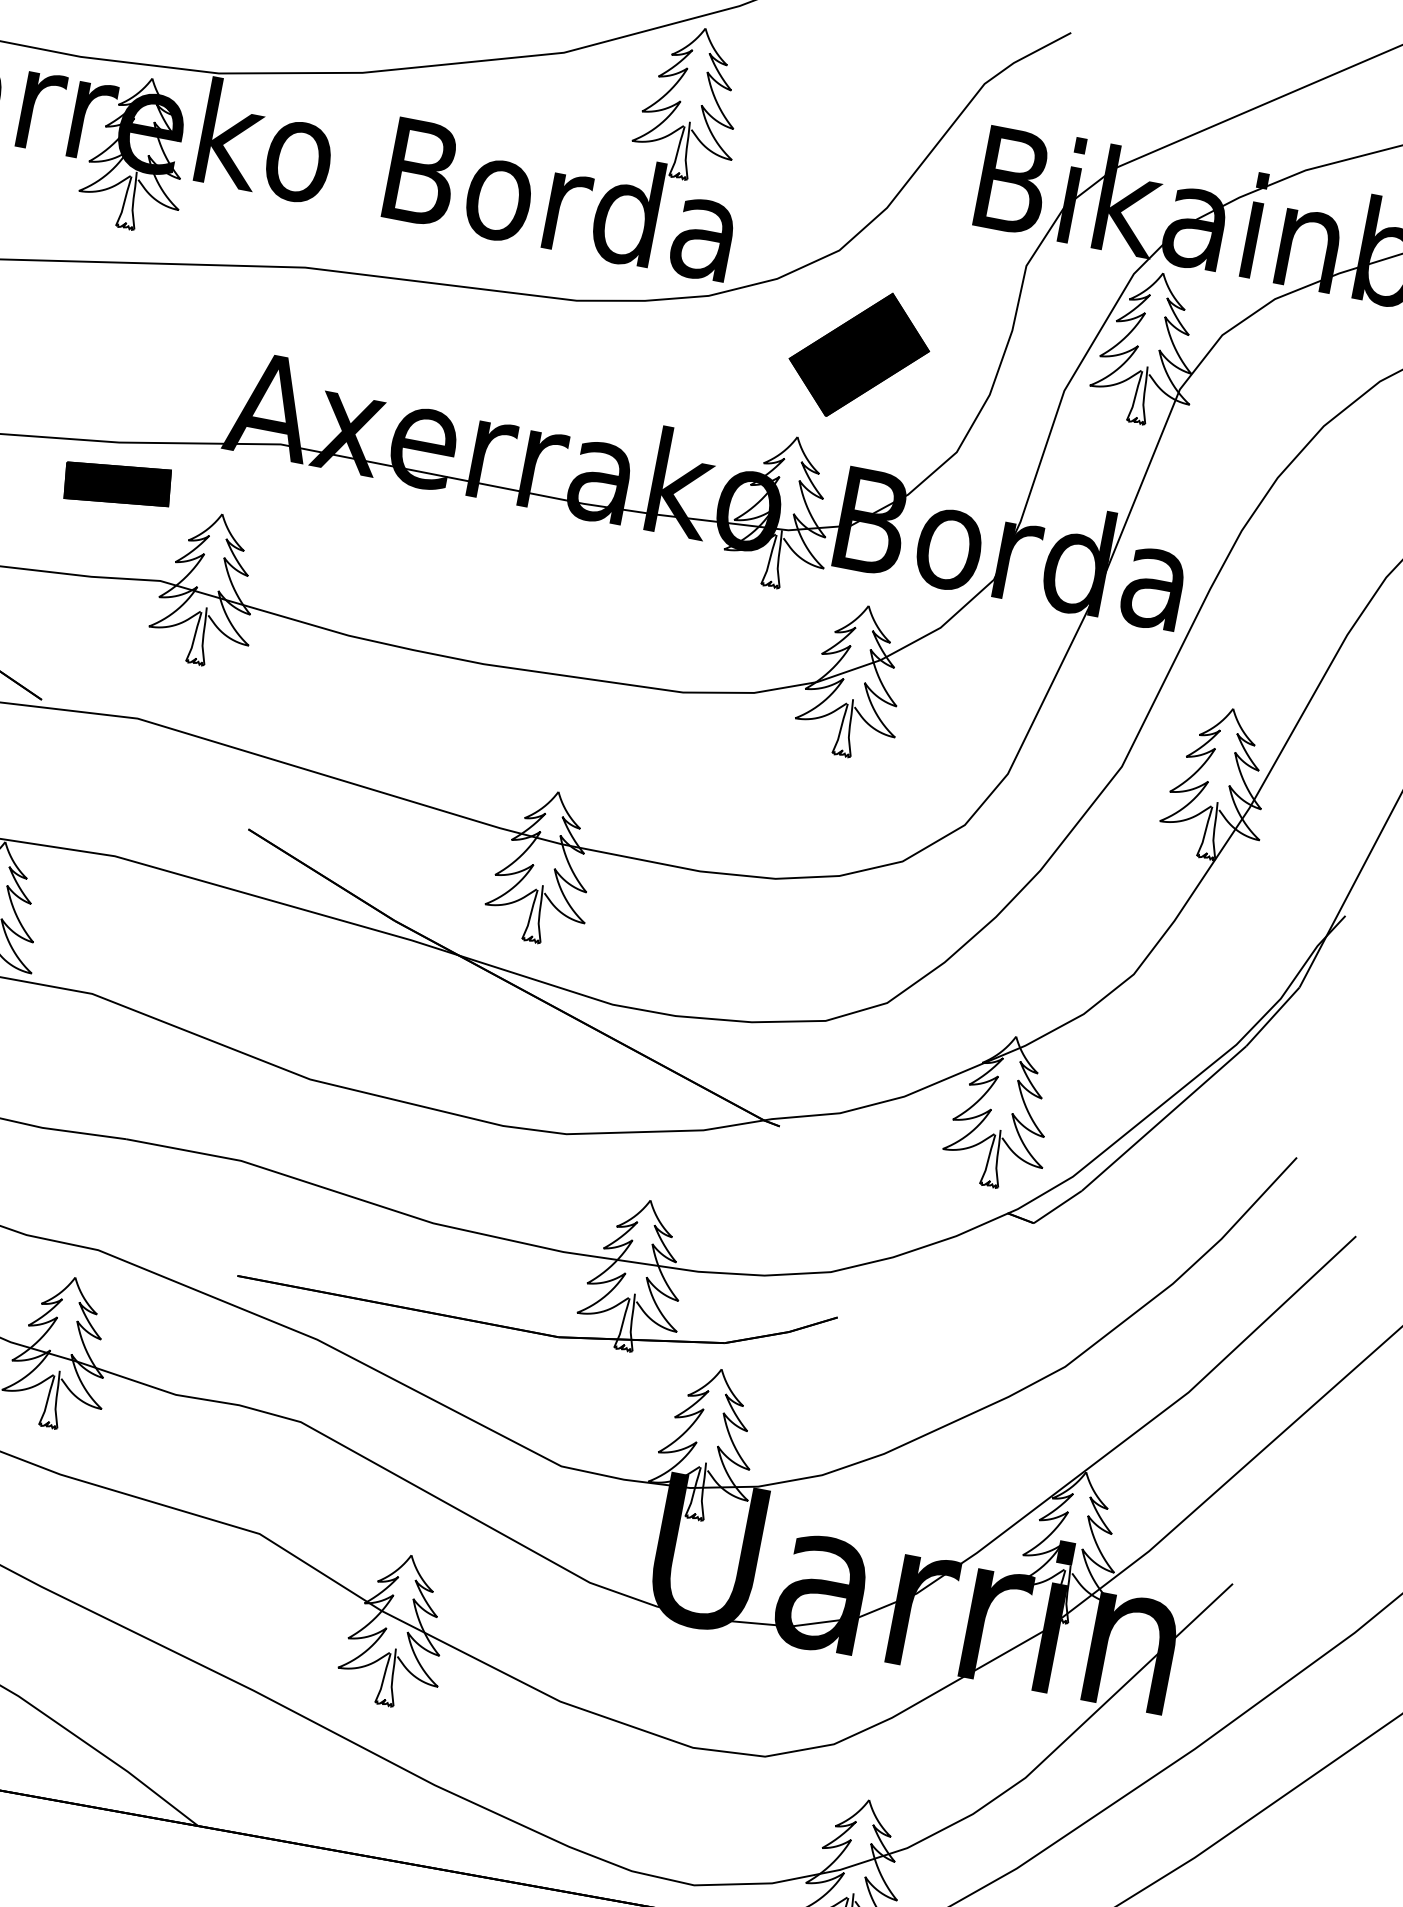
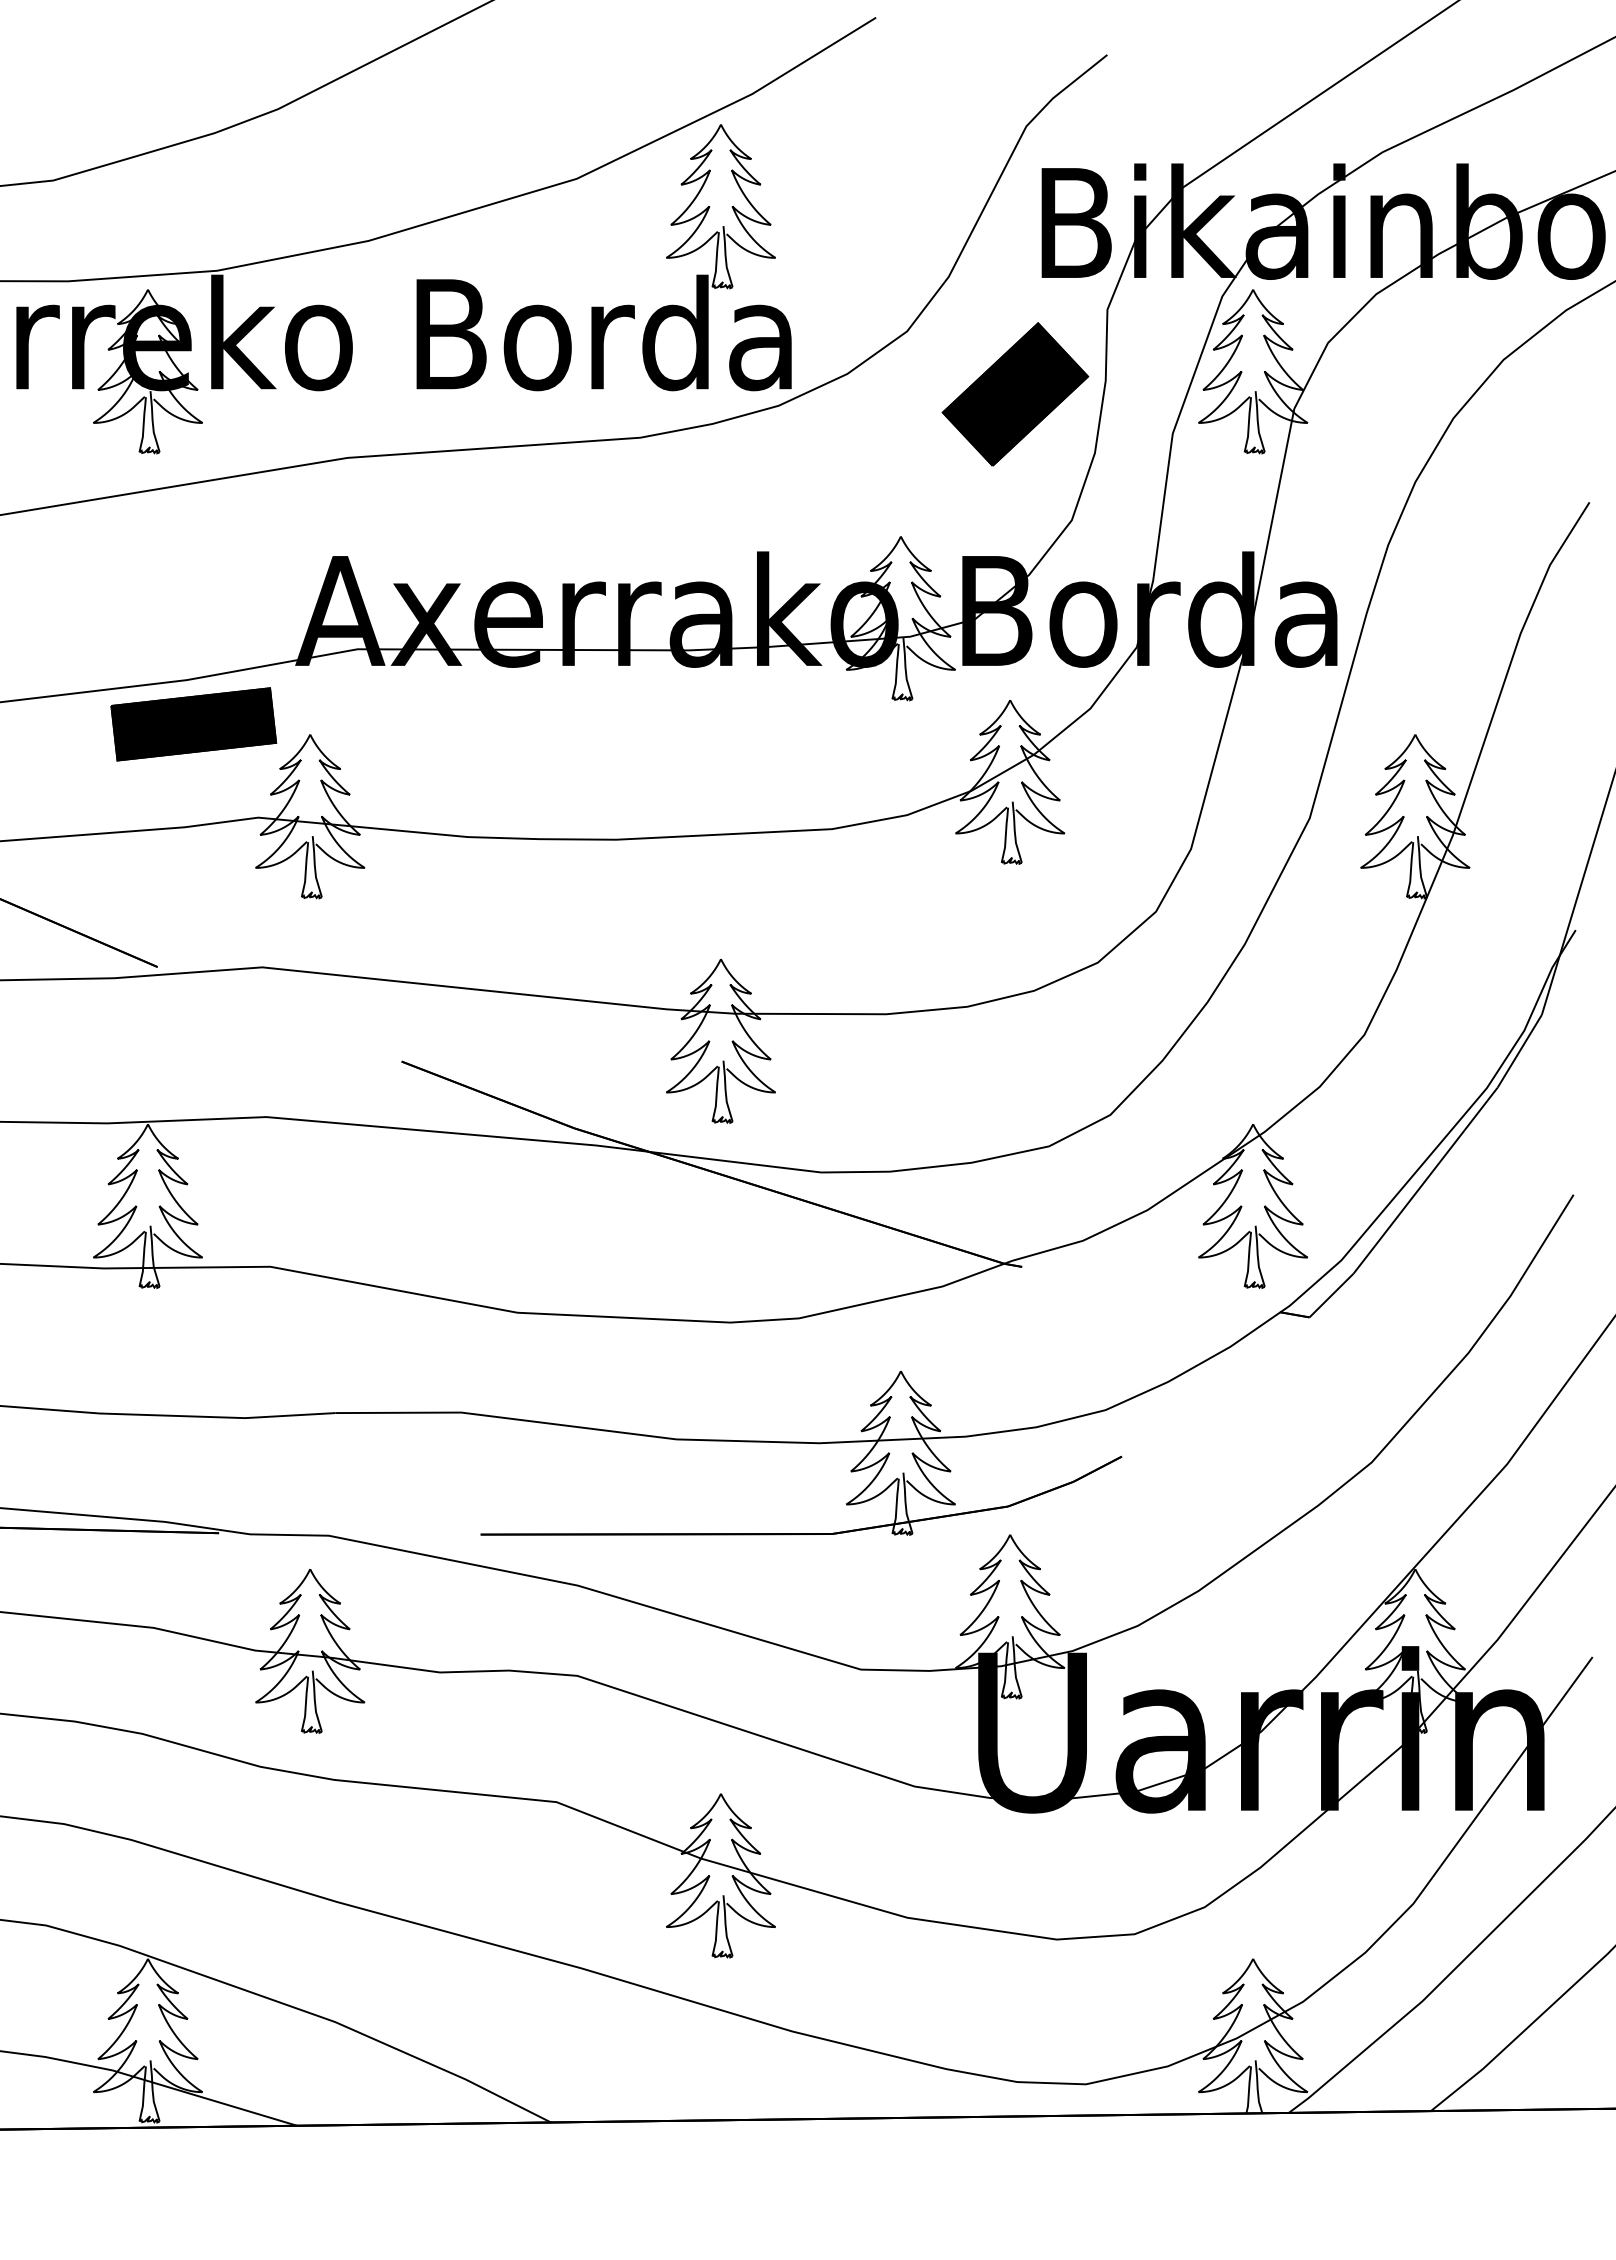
part: (859, 354) -> (1015, 394), moved
part: (117, 484) -> (193, 724), size x1.43

